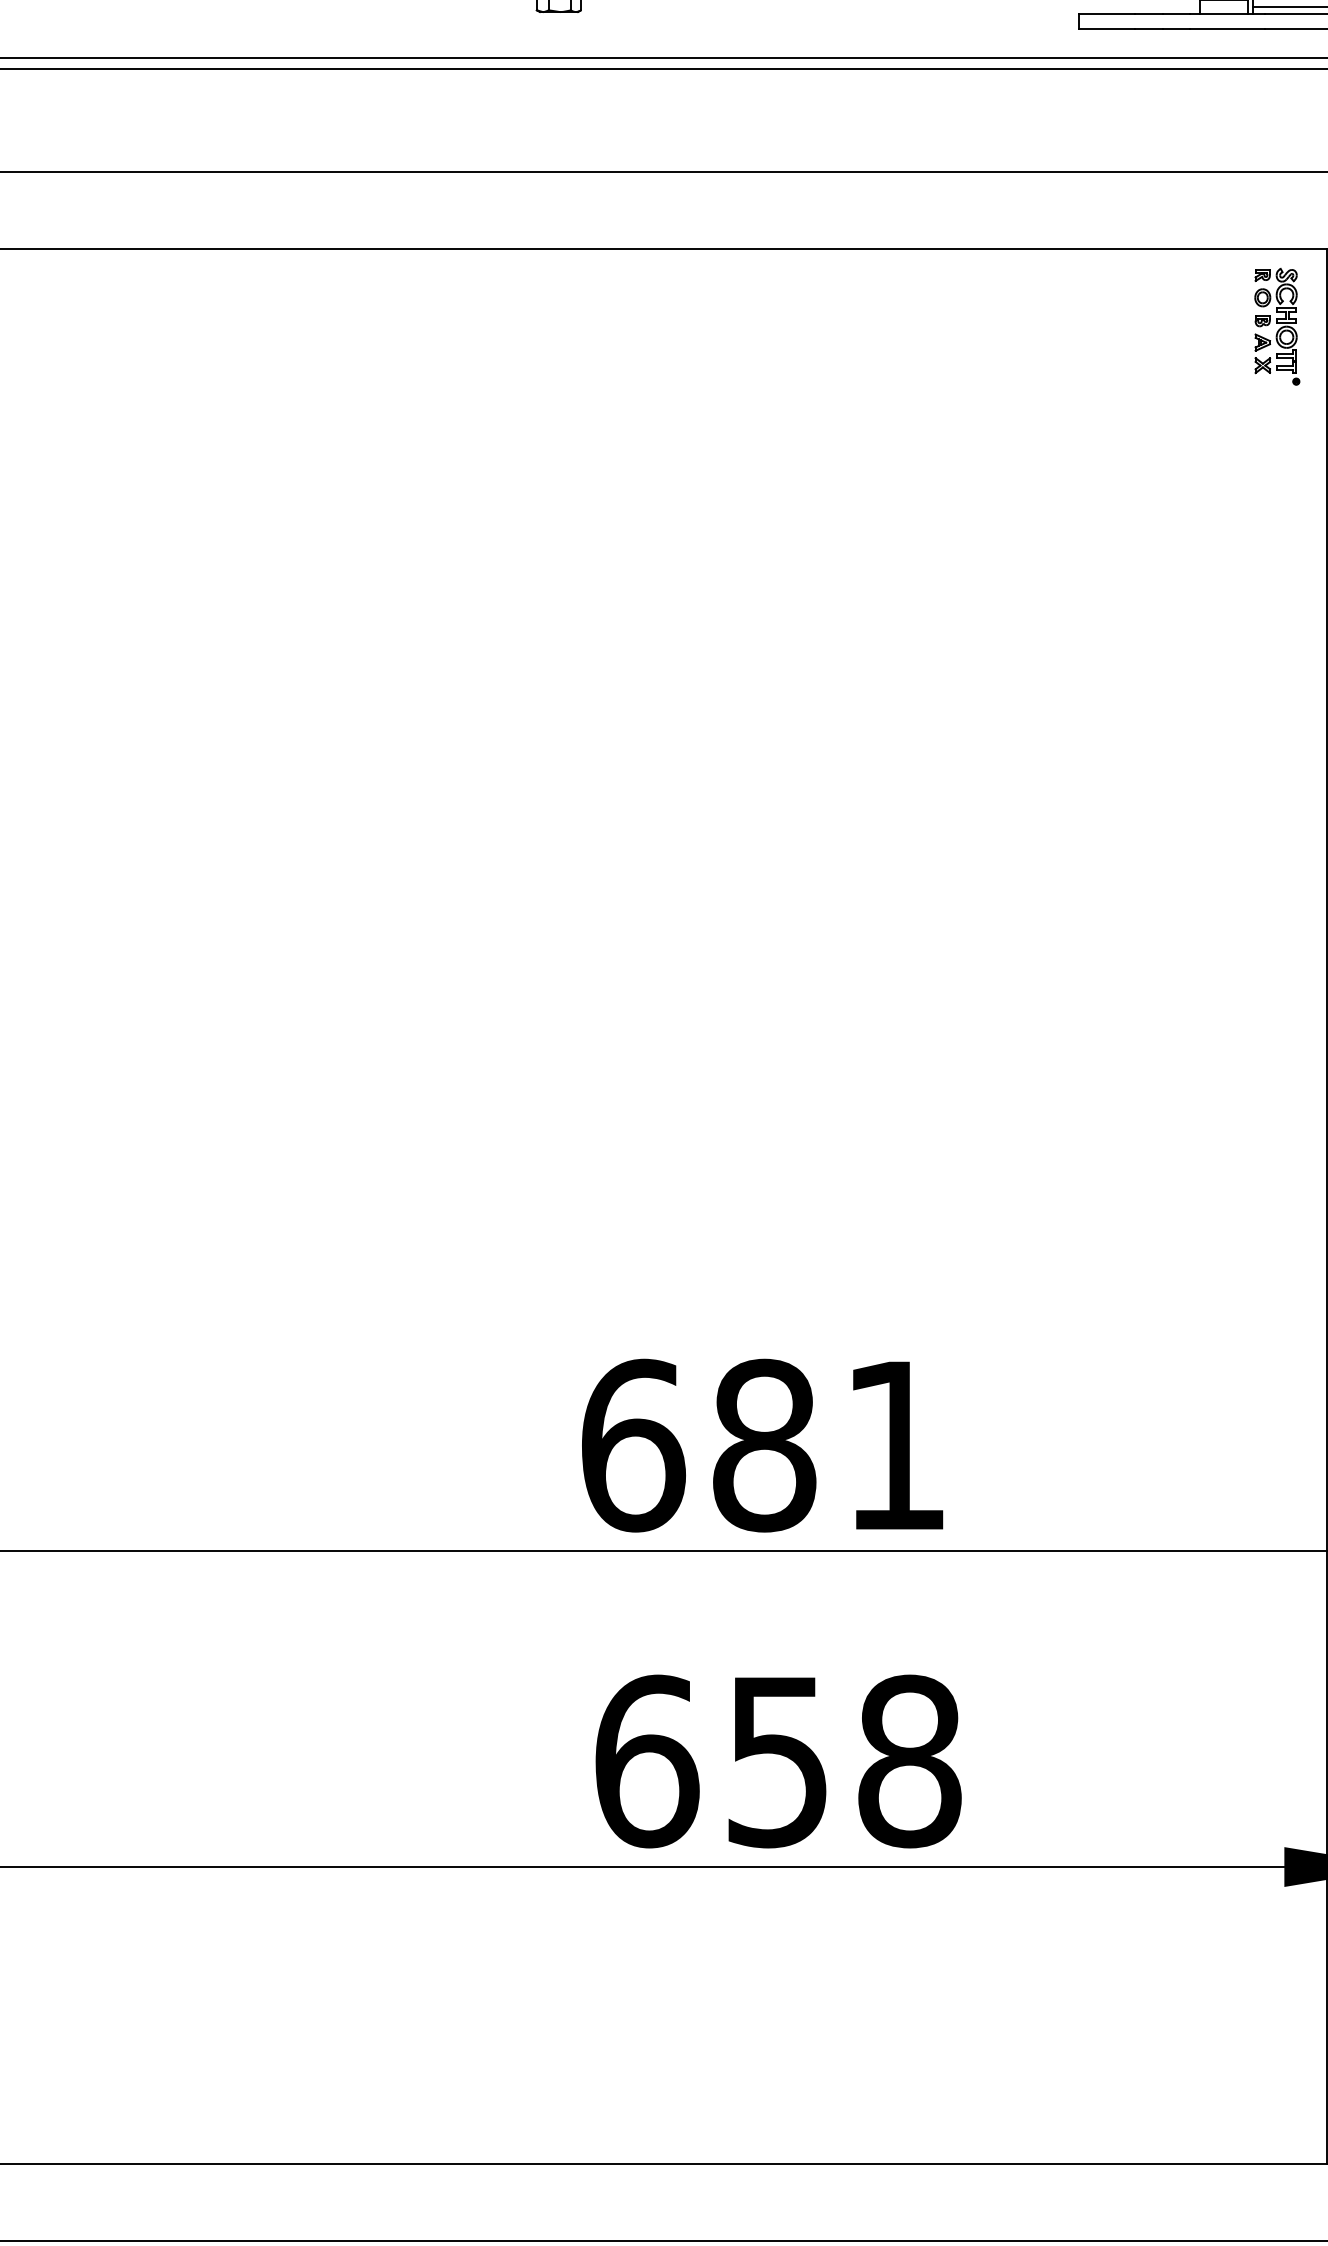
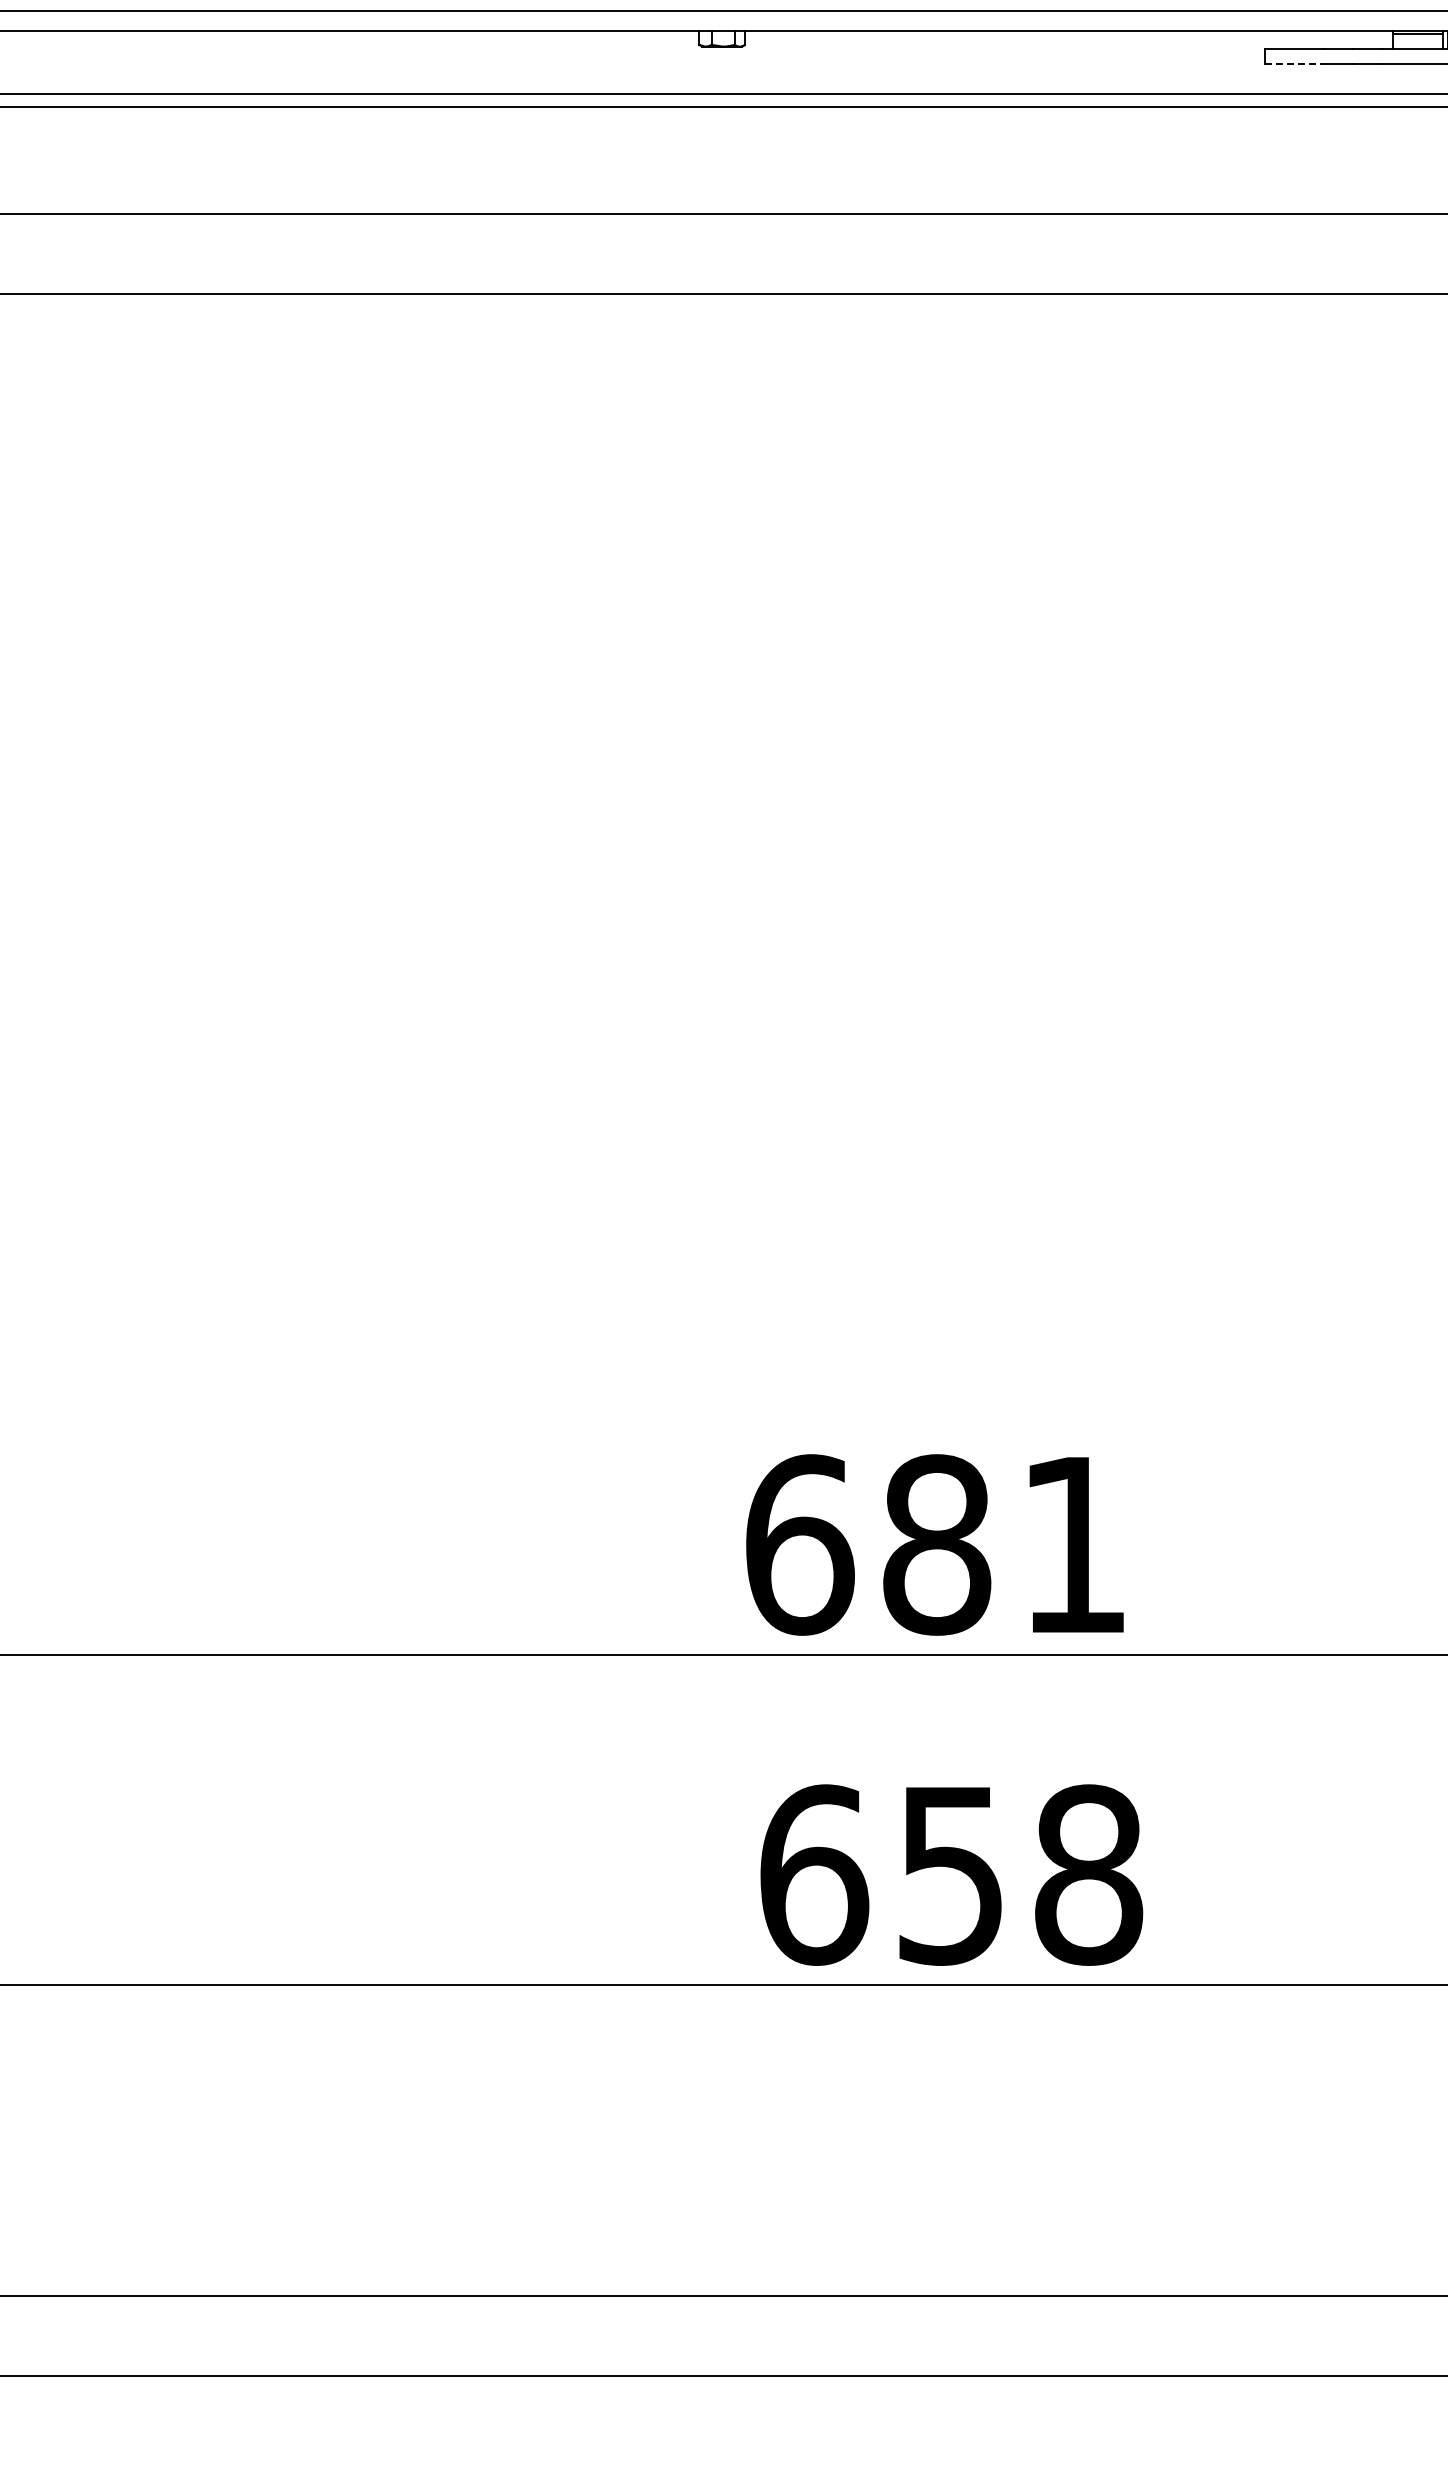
line: (1106, 29) -> (1294, 64), solid -> dashed

